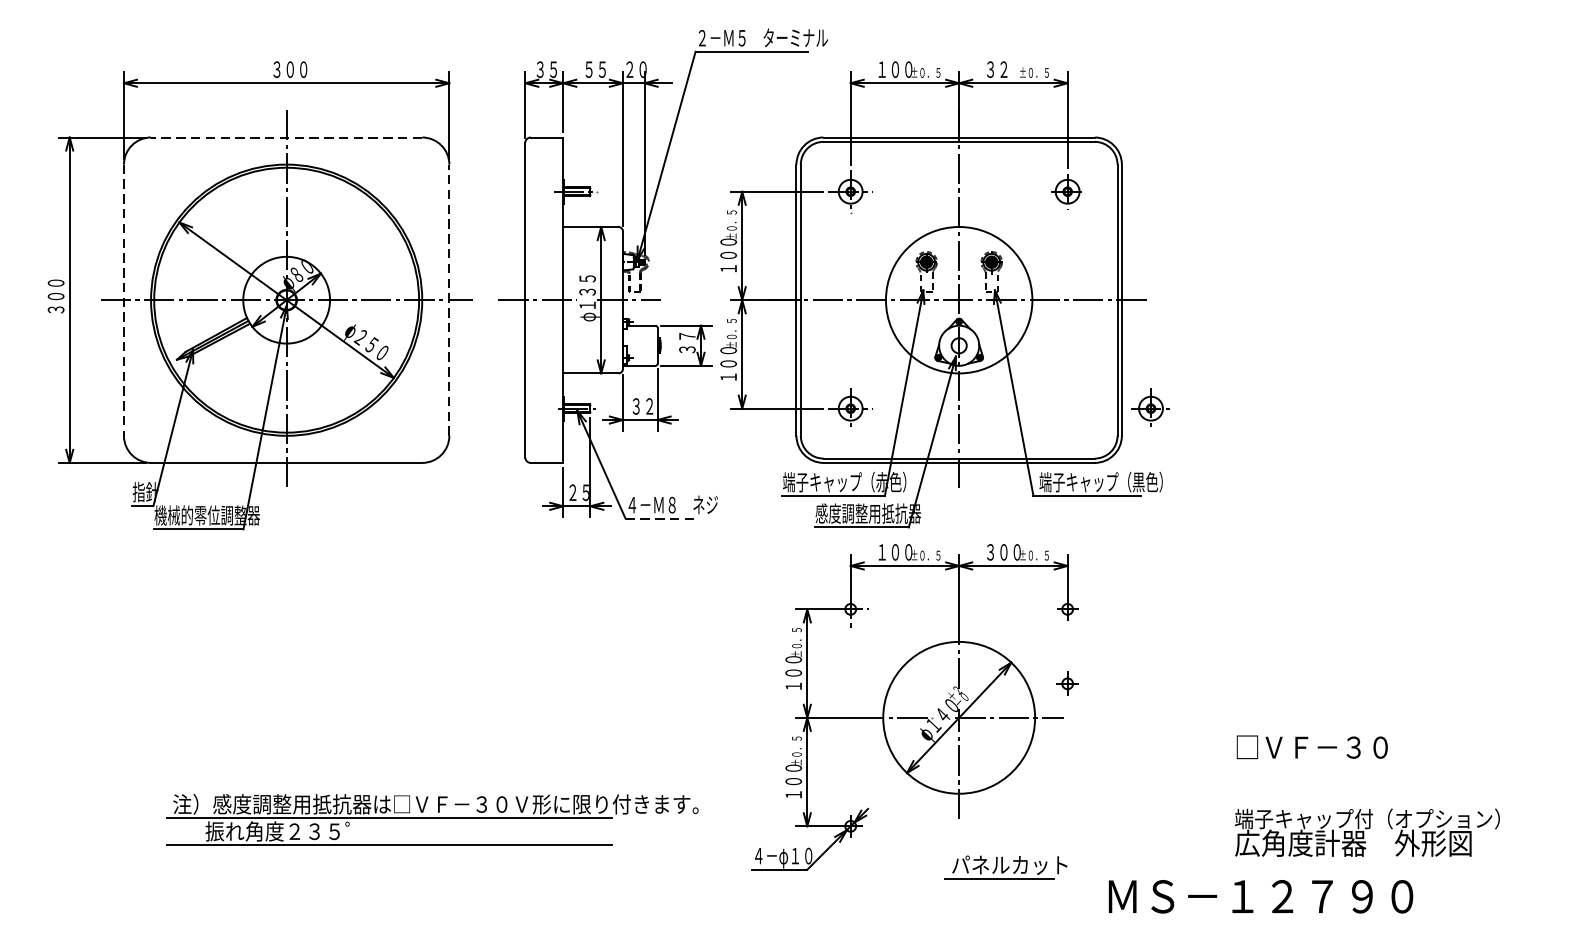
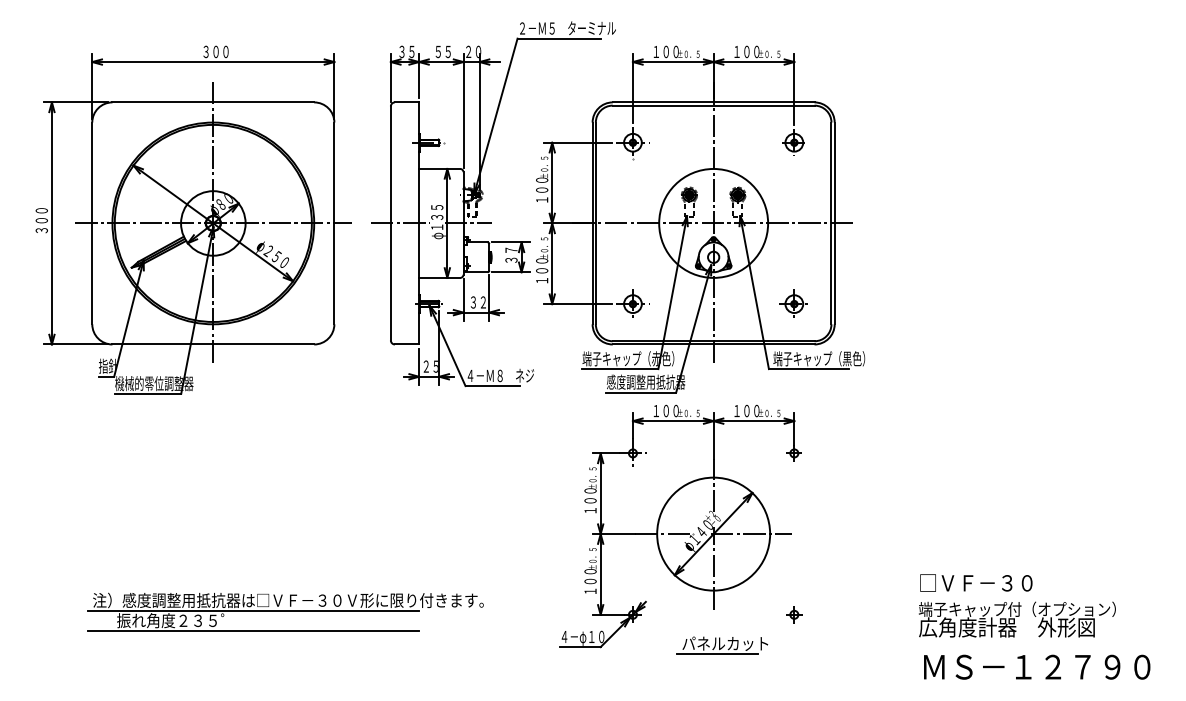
text: (1003, 69) -> (746, 51), ３２ -> １００
line: (286, 137) -> (213, 102), dashed -> solid
line: (124, 300) -> (92, 223), dashed -> solid
line: (449, 300) -> (334, 223), dashed -> solid
part: (1149, 407) -> (793, 303), moved
line: (663, 519) -> (493, 386), dashed -> solid
text: (989, 551) -> (736, 410), ３００ -> １００
part: (1067, 683) -> (794, 614), moved
text: (1312, 746) -> (976, 582), moved
part: (432, 819) -> (285, 611), moved
part: (1006, 867) -> (722, 645), moved
text: (1261, 895) -> (1037, 666), moved

